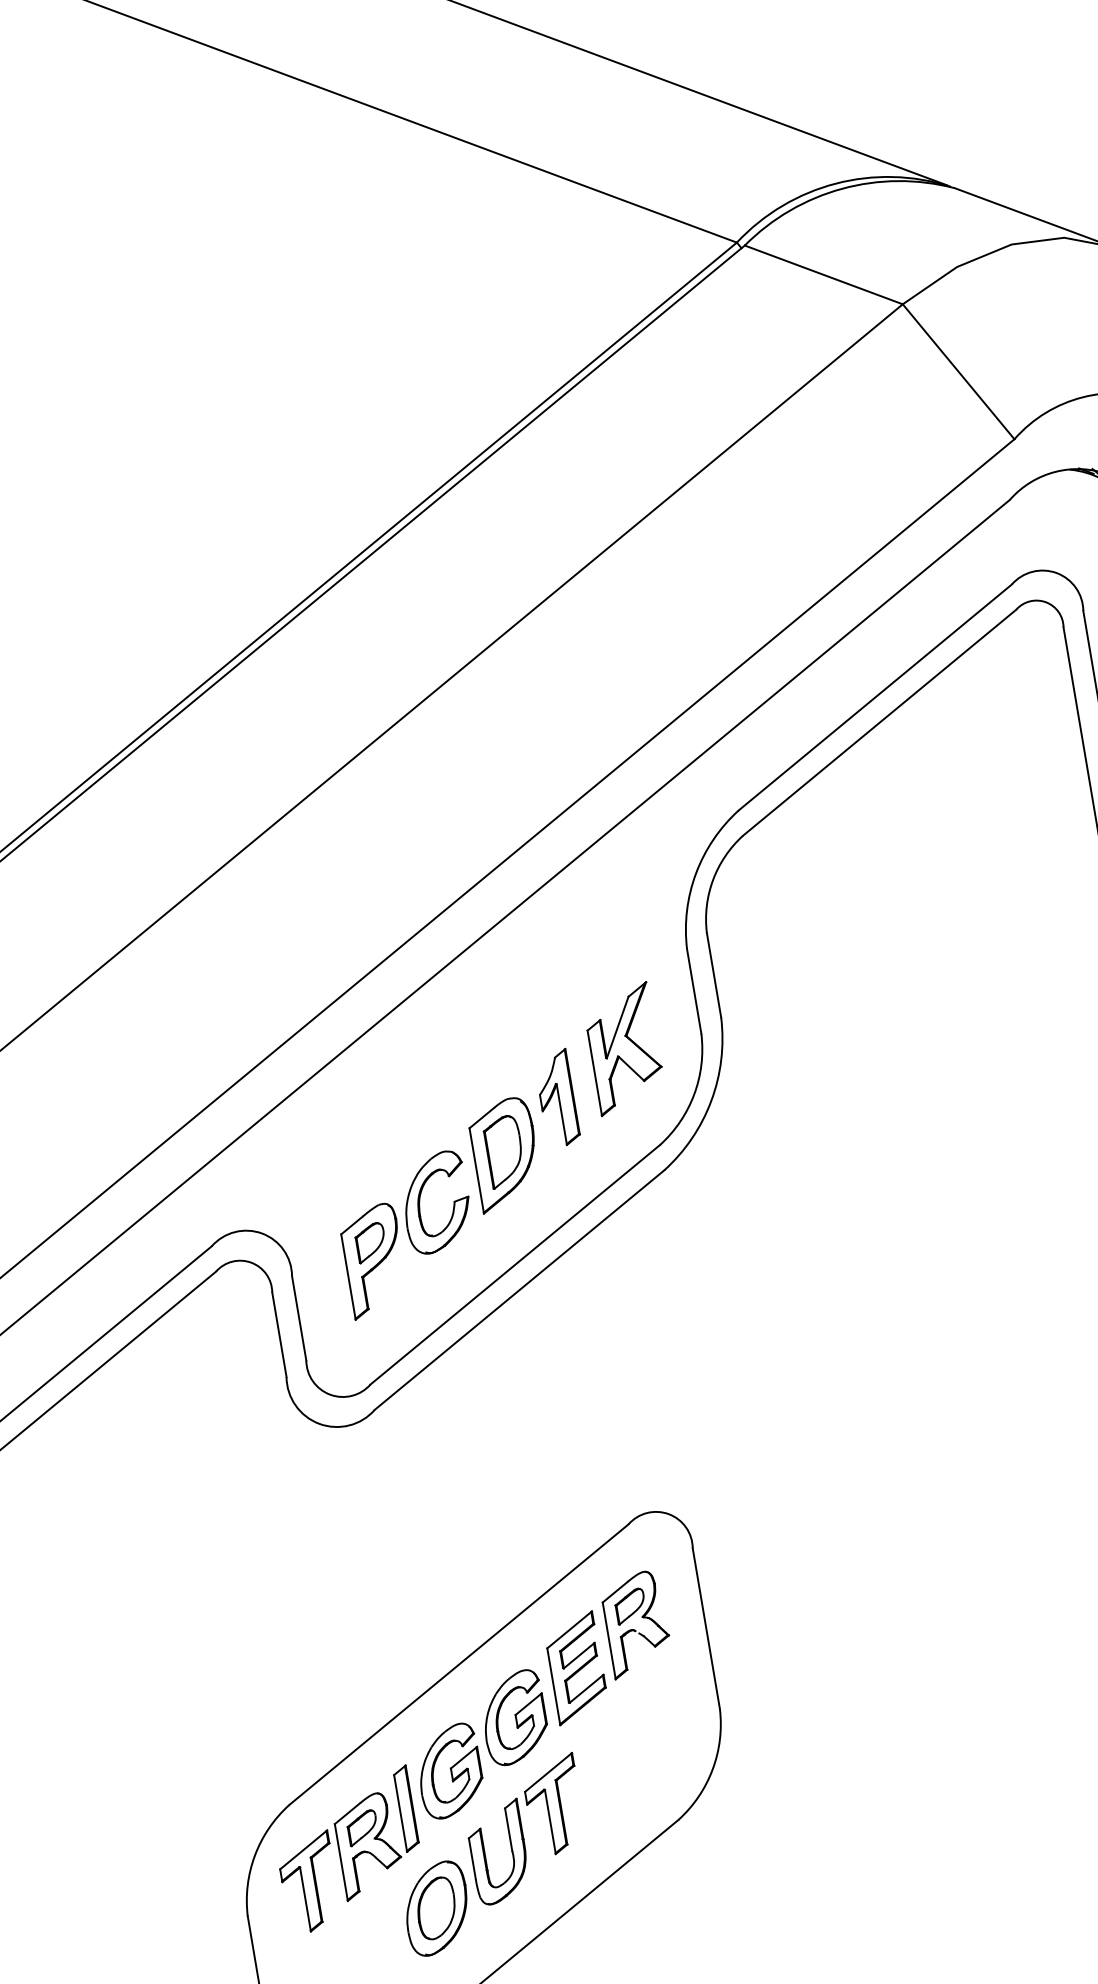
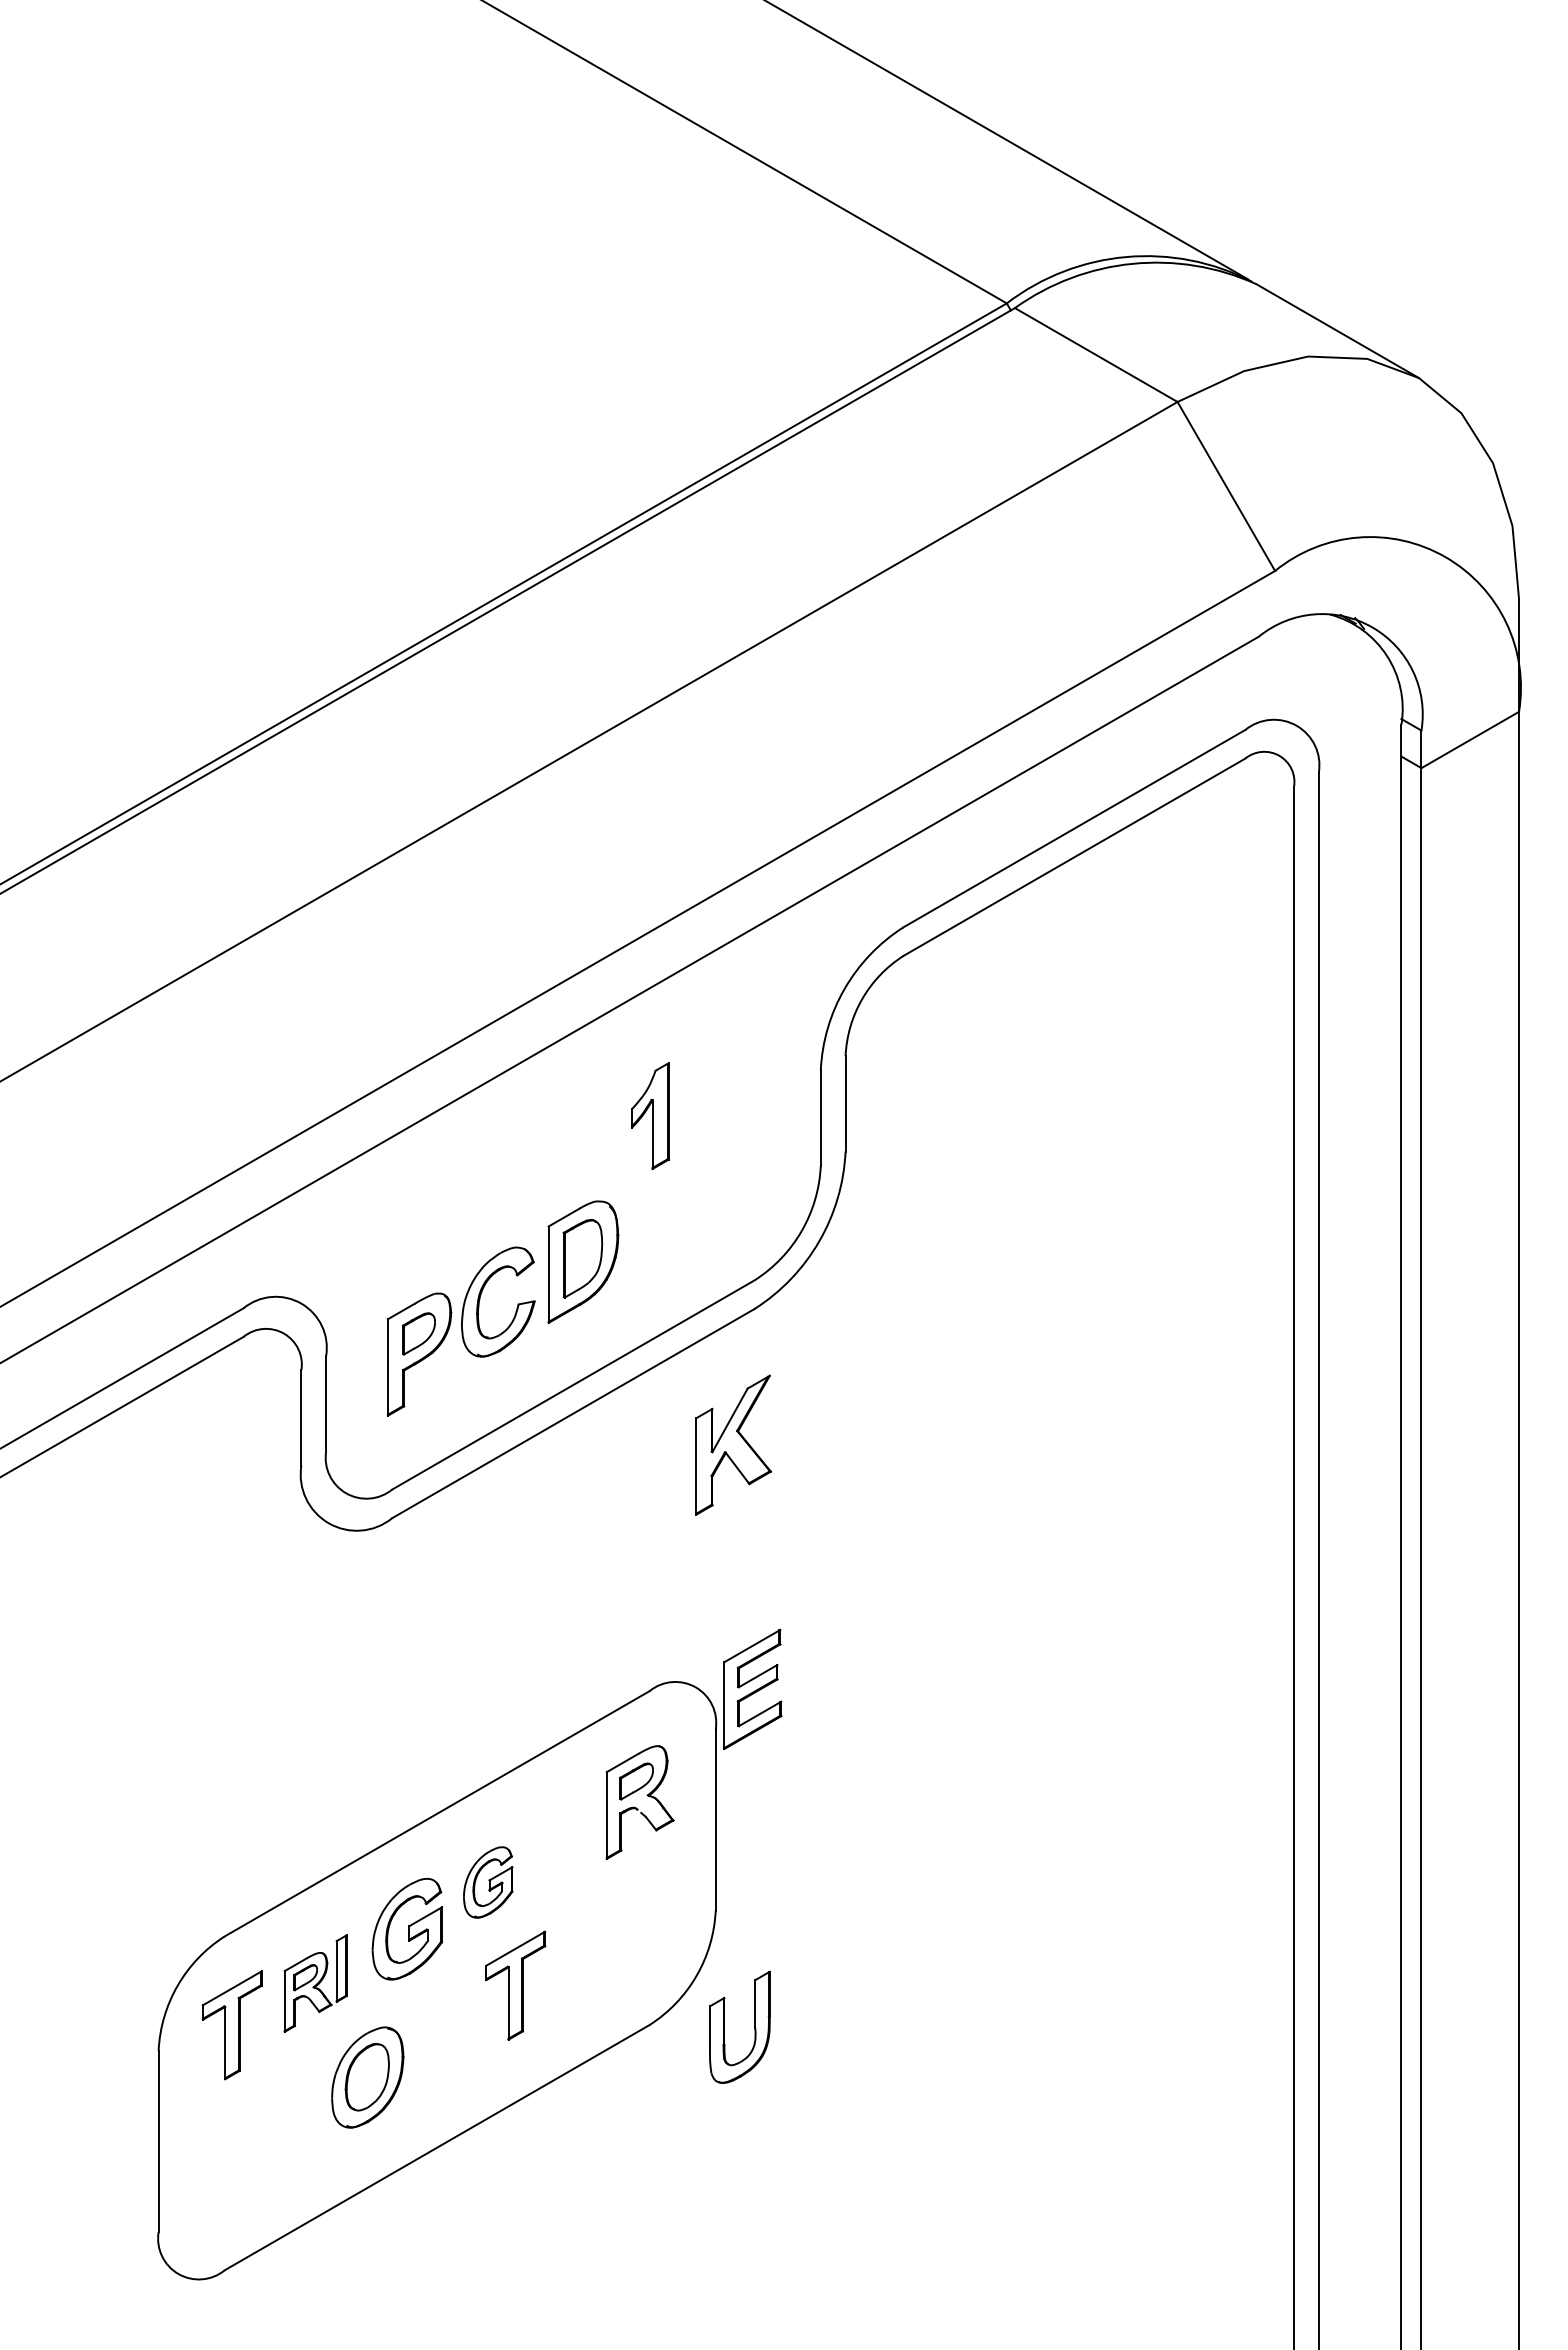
part: (624, 1048) -> (733, 1444), moved
part: (556, 1098) -> (649, 1115), moved
part: (576, 1667) -> (752, 1688), moved
part: (513, 1718) -> (487, 1882), size x0.7
part: (376, 1833) -> (315, 1983), size x0.7
part: (484, 1854) -> (724, 2026), moved

